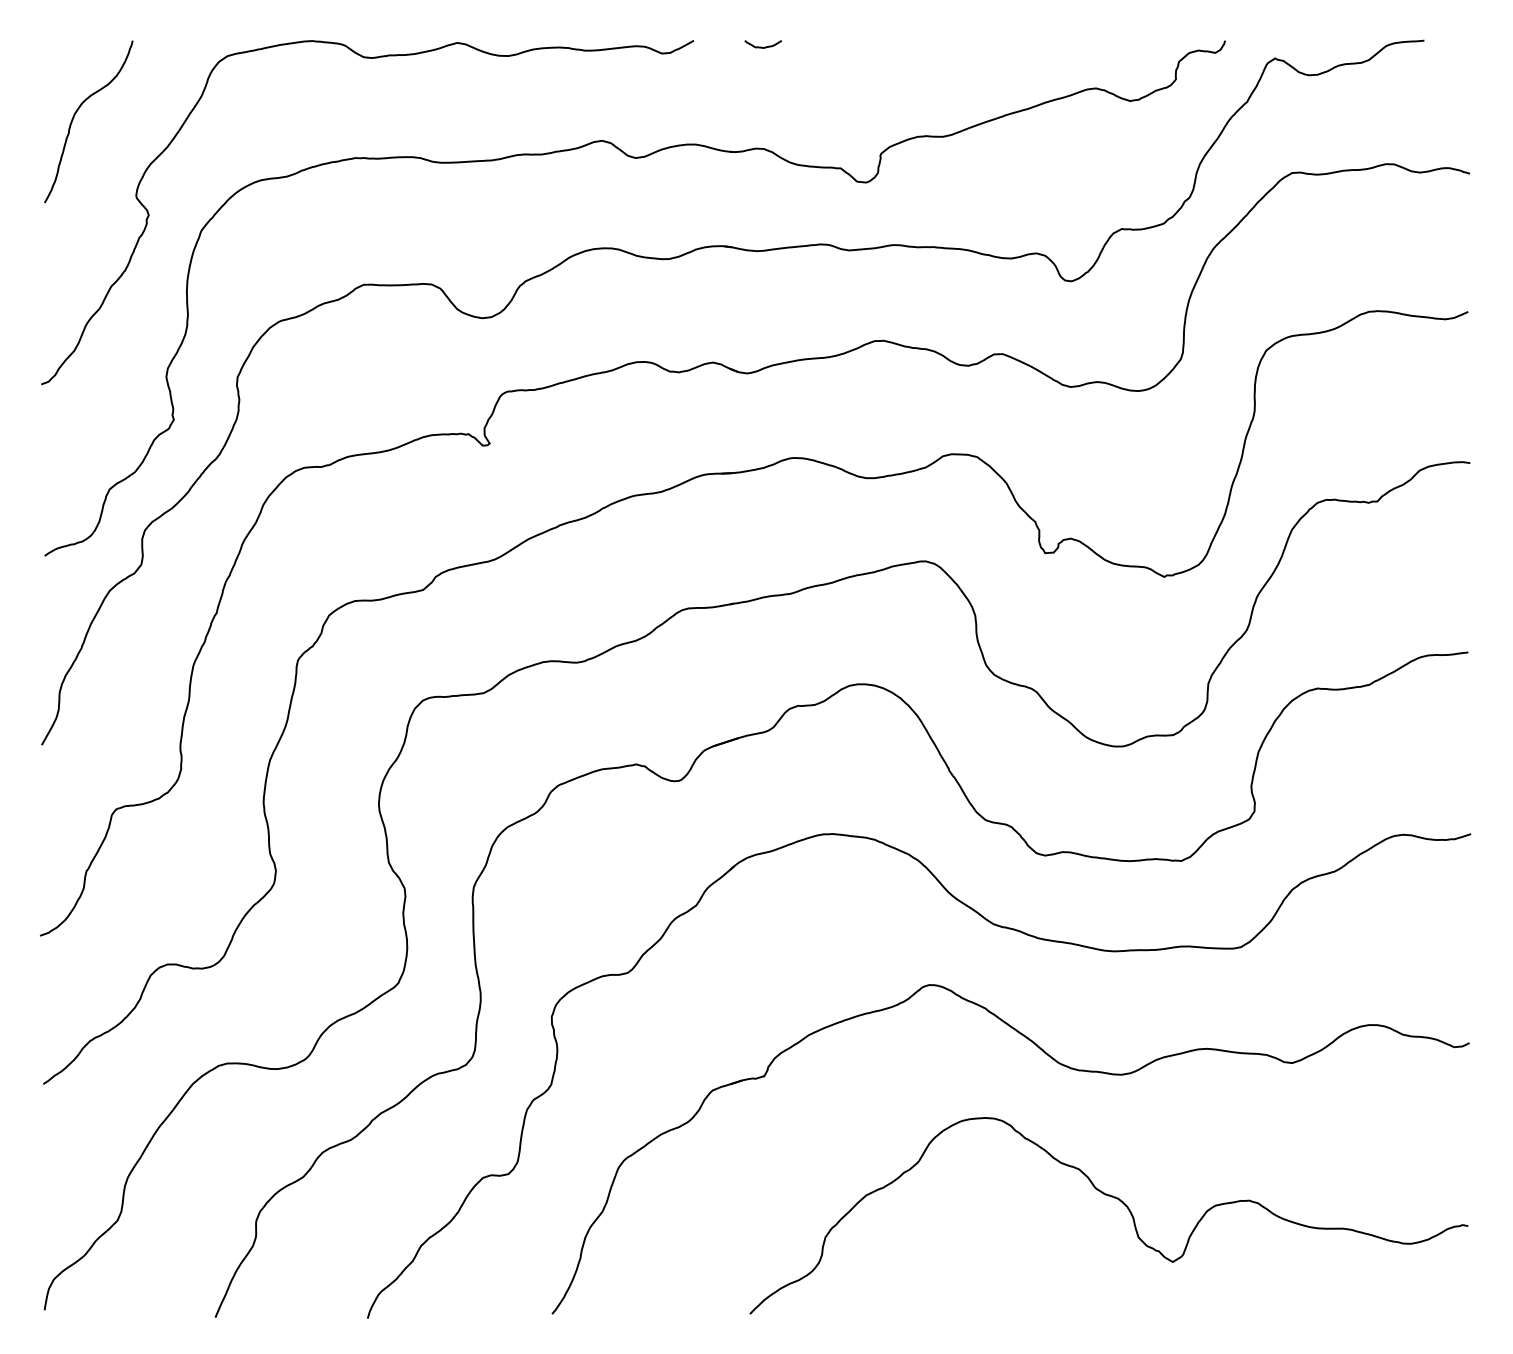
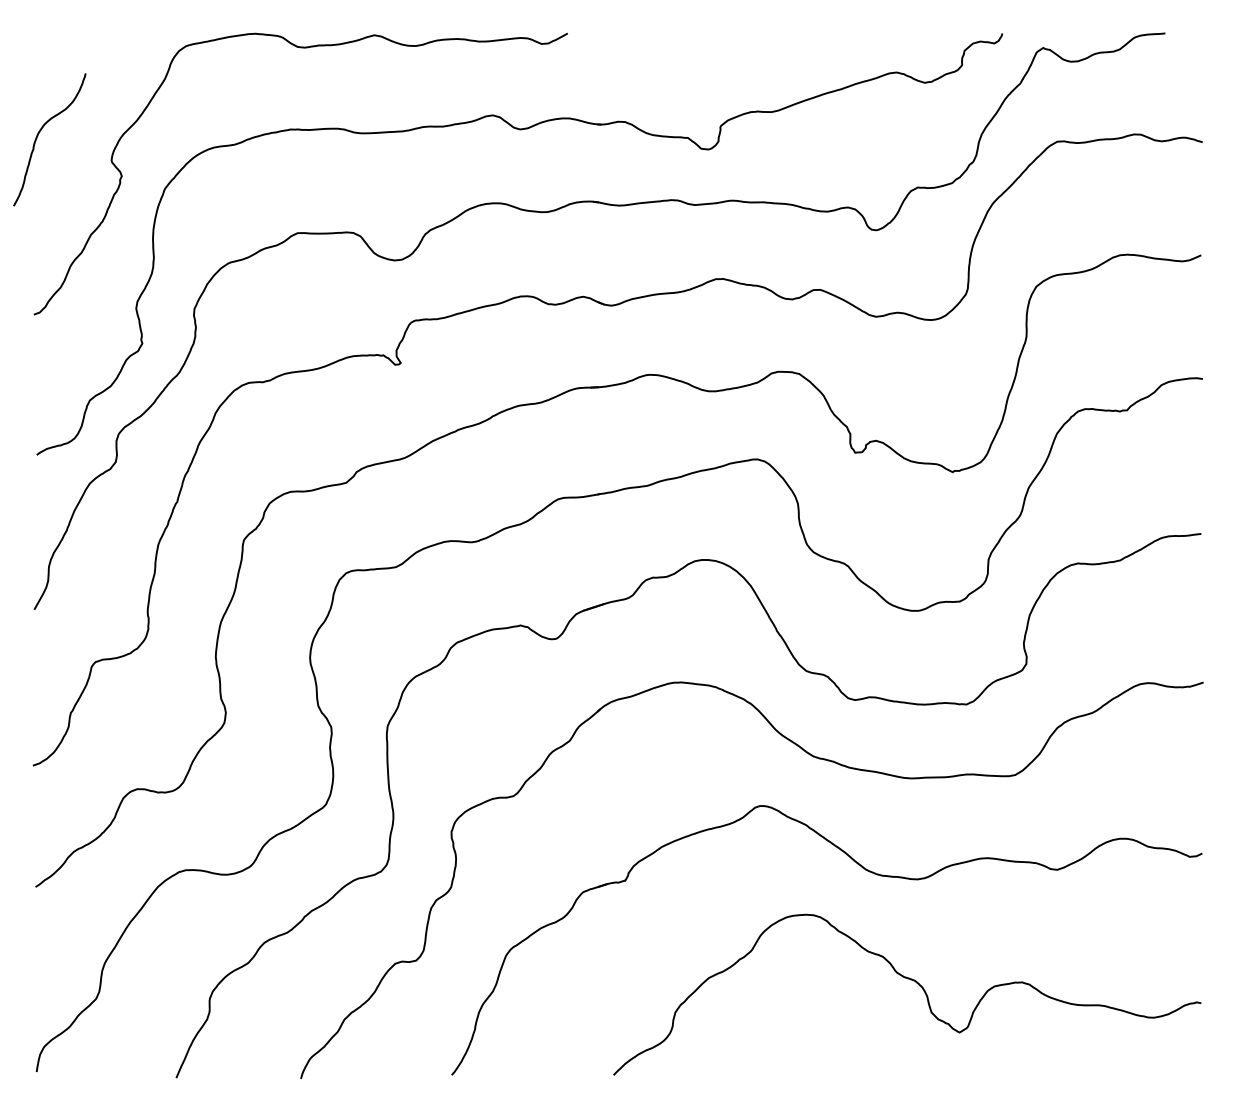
curve: (763, 46) -> (624, 38), removed
curve: (77, 112) -> (40, 132), moved

